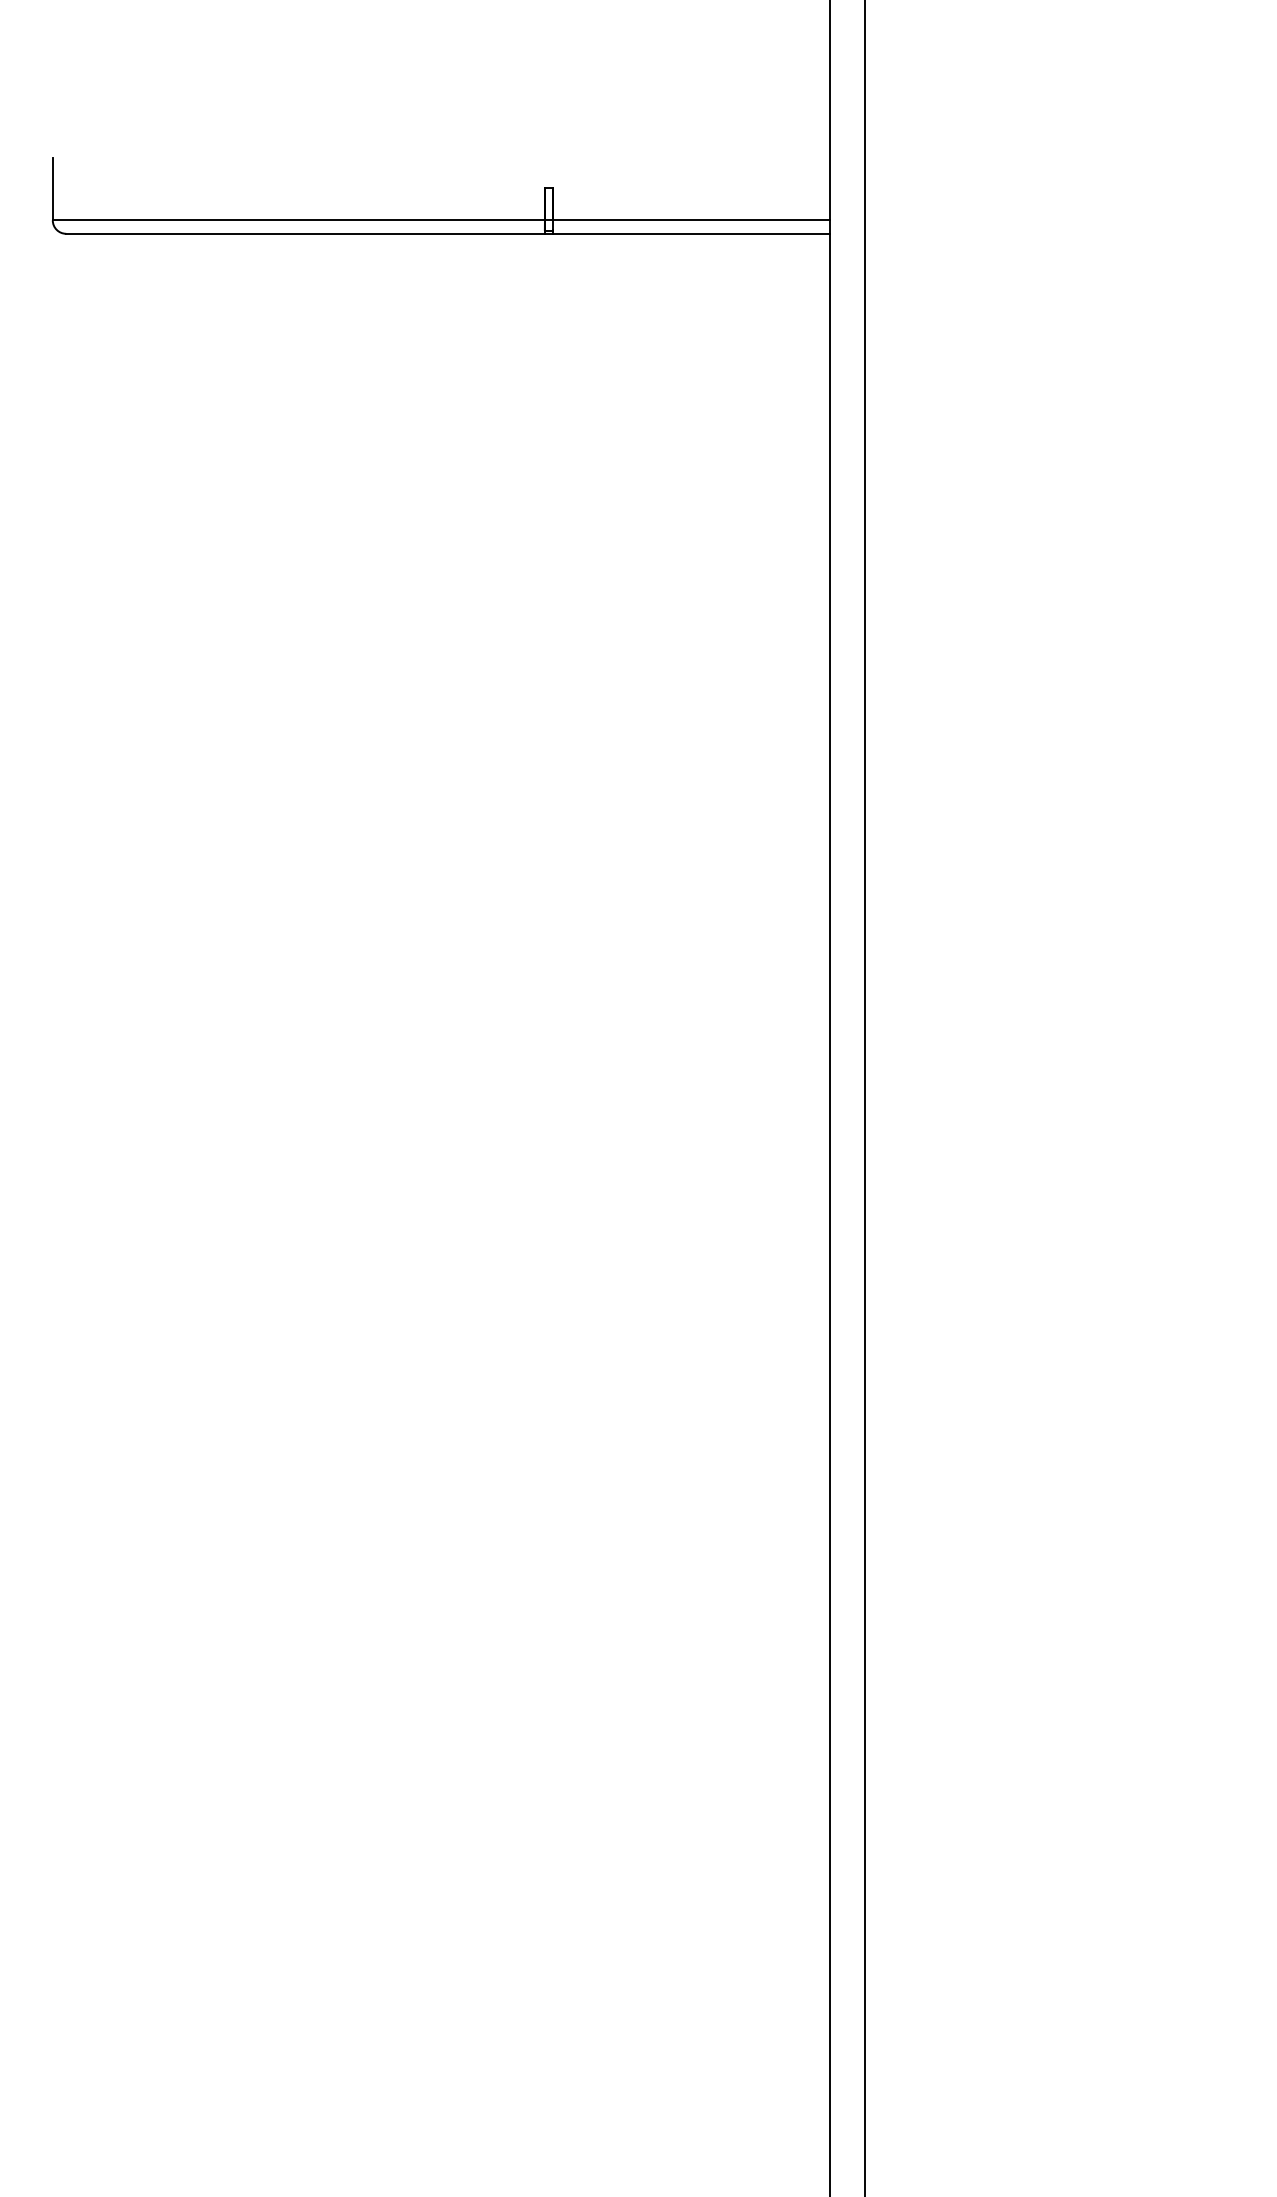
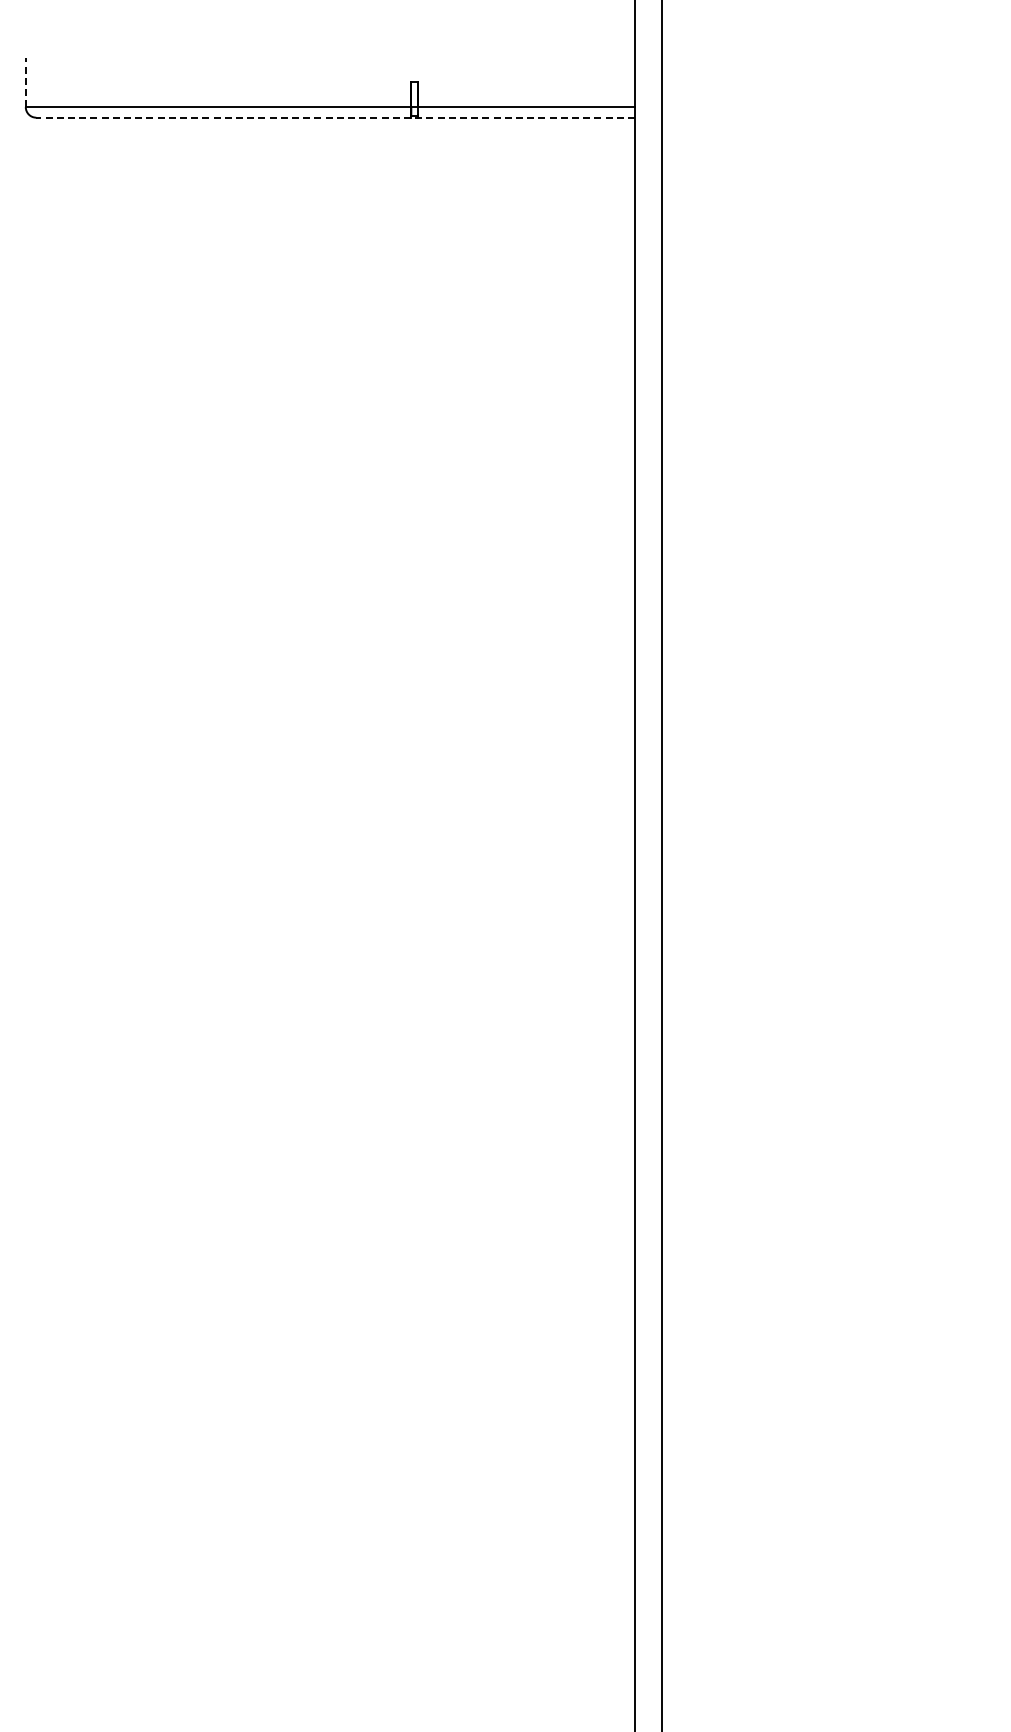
line: (52, 188) -> (25, 82), solid -> dashed
line: (448, 233) -> (335, 117), solid -> dashed

